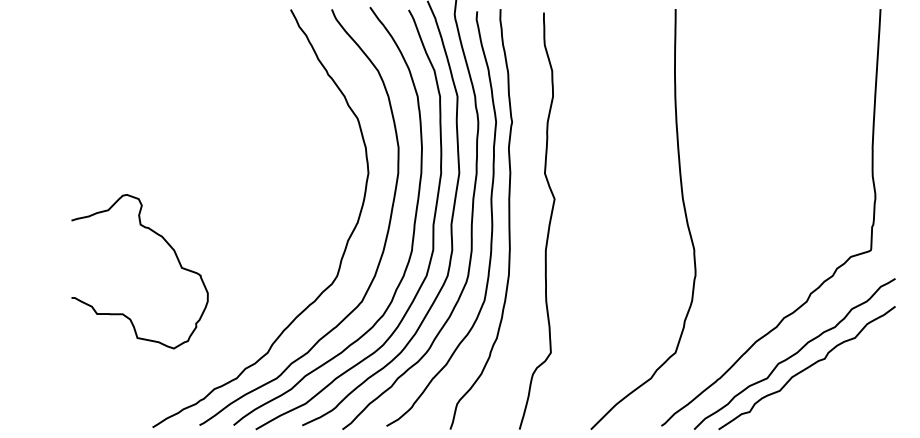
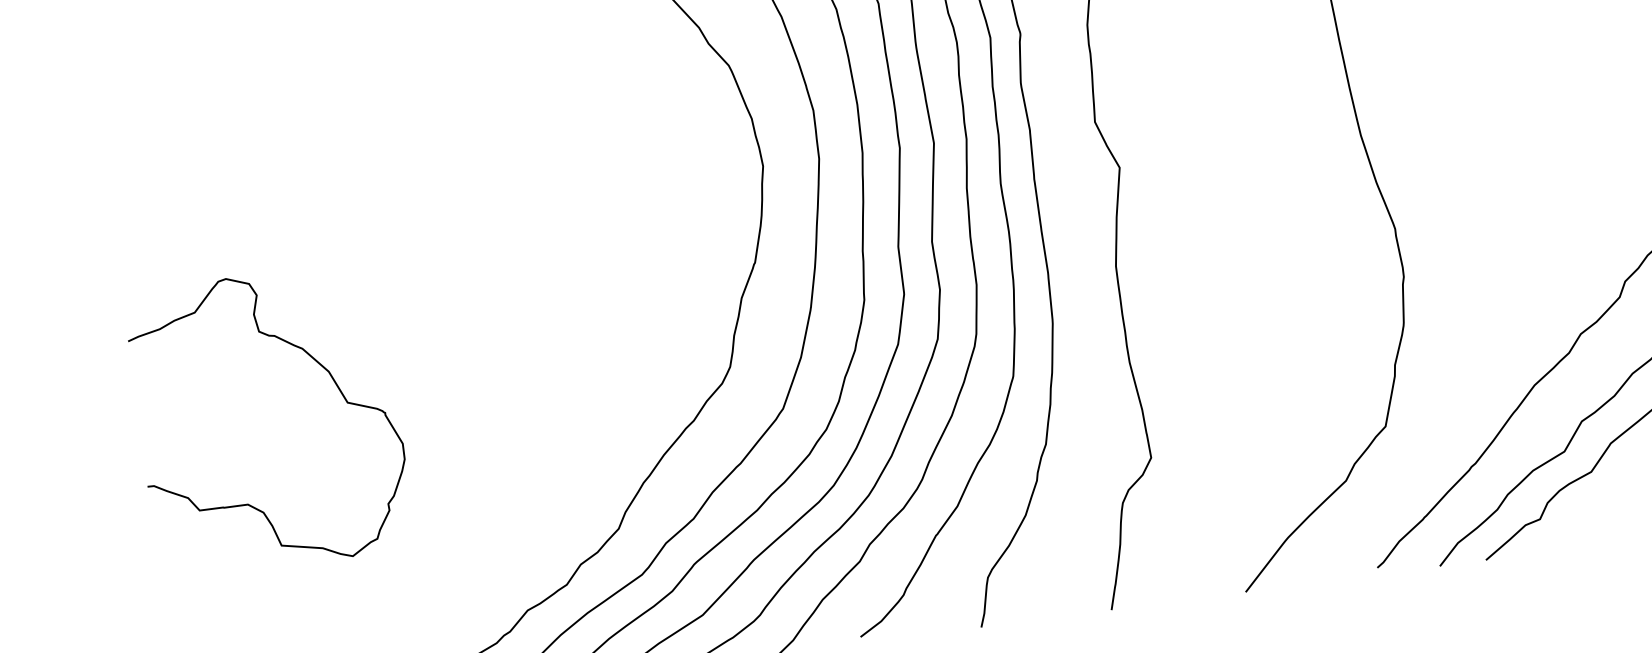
curve: (166, 243) -> (312, 360), moved

